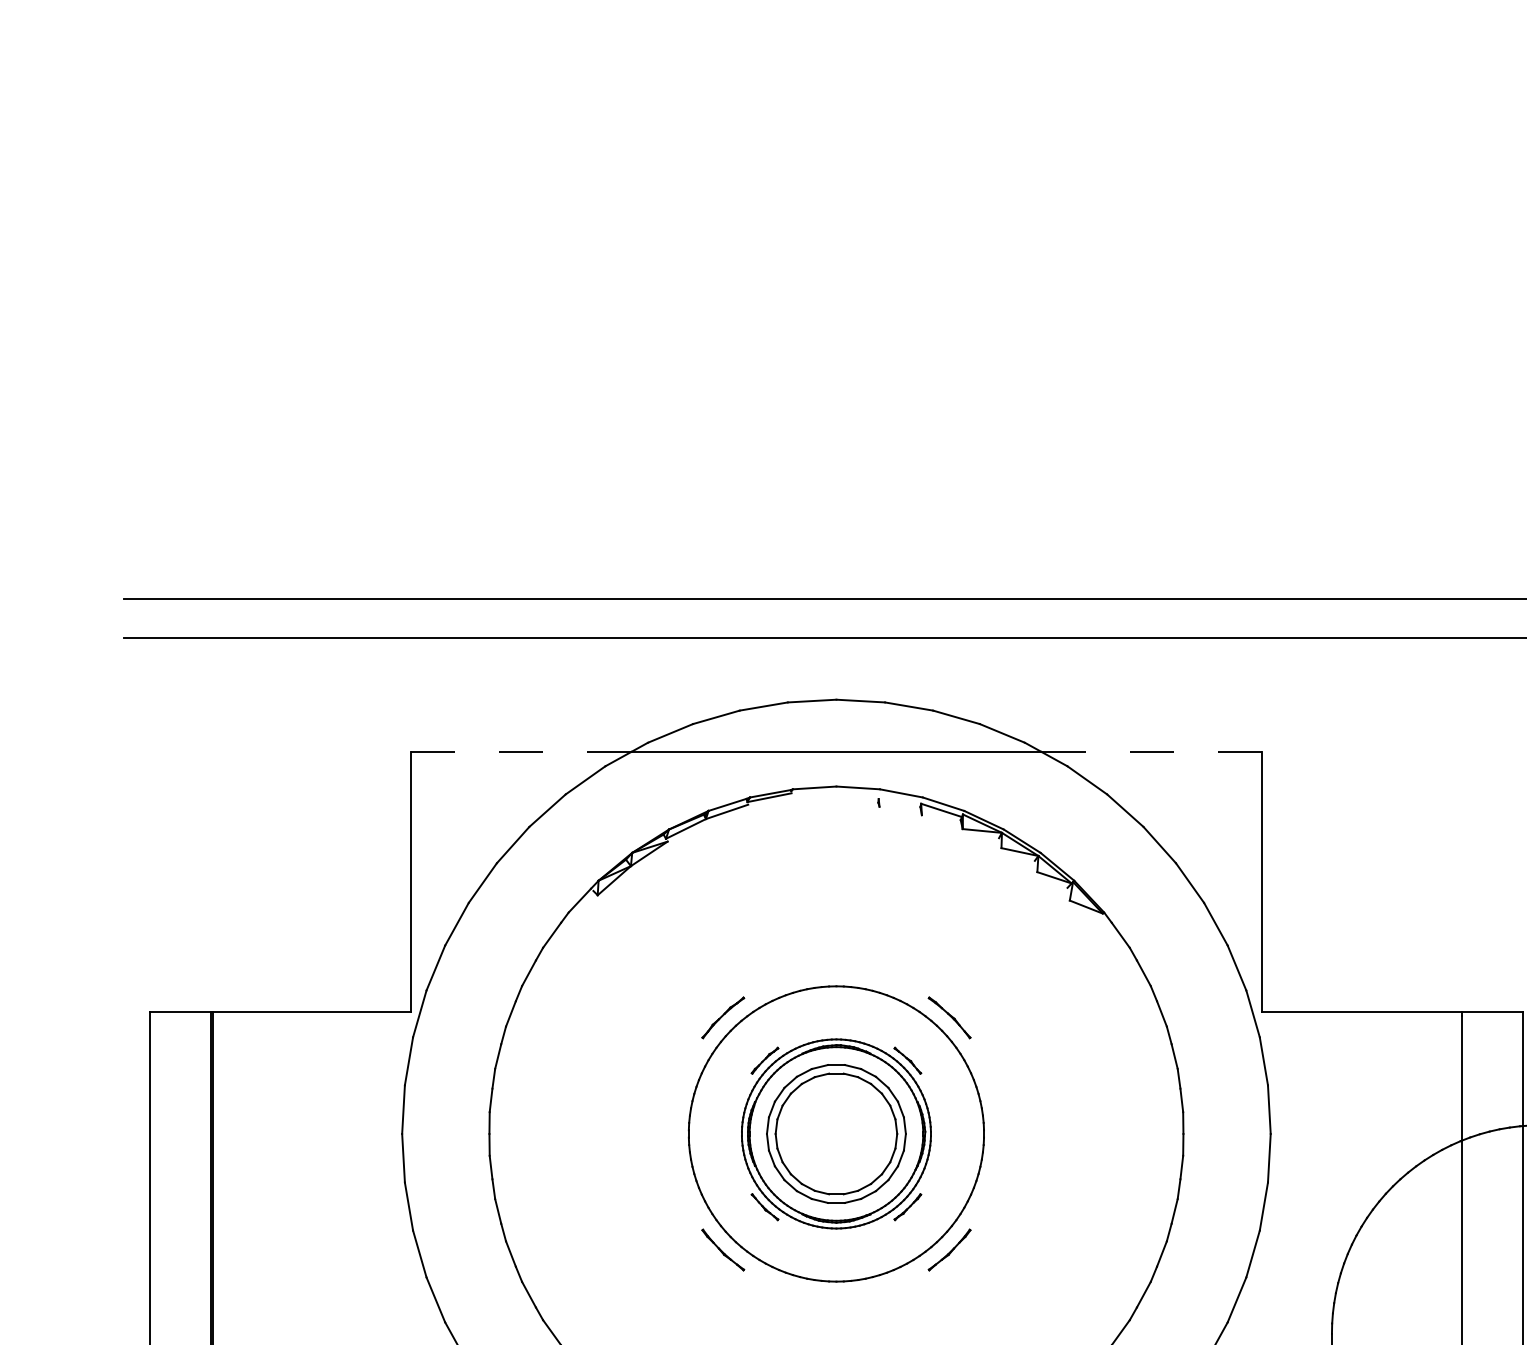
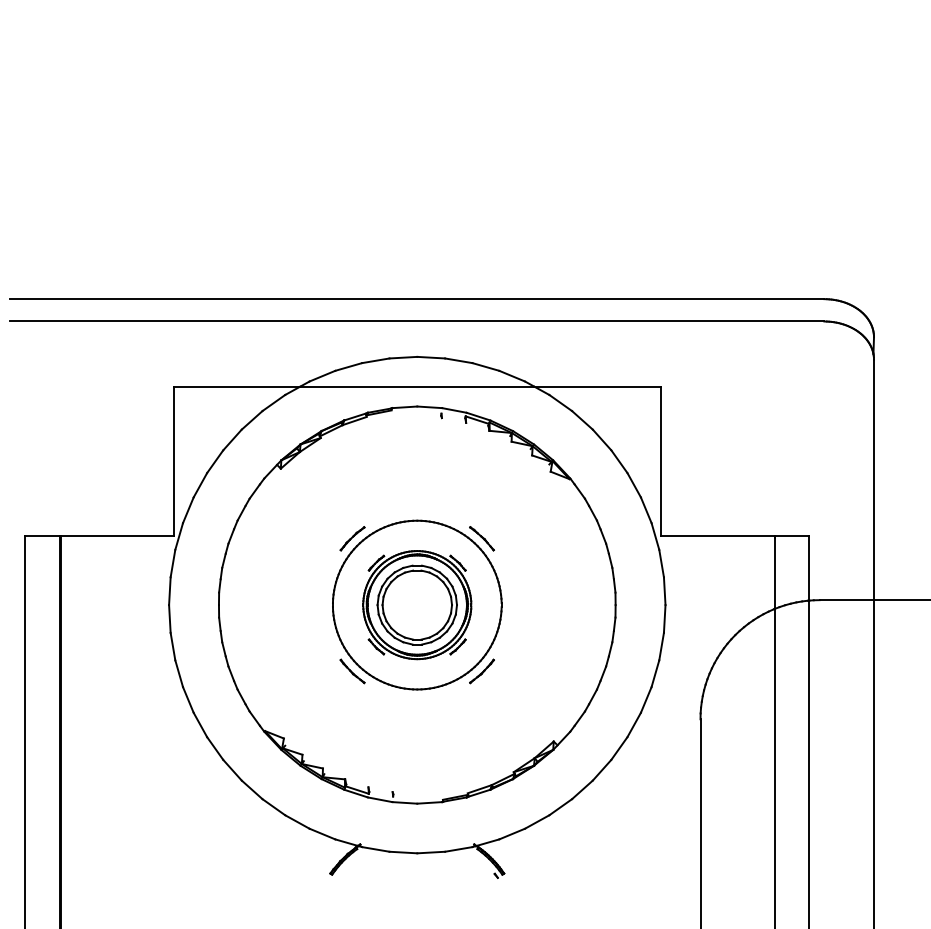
line: (520, 751) -> (236, 386), dashed -> solid
line: (1149, 751) -> (596, 386), dashed -> solid

